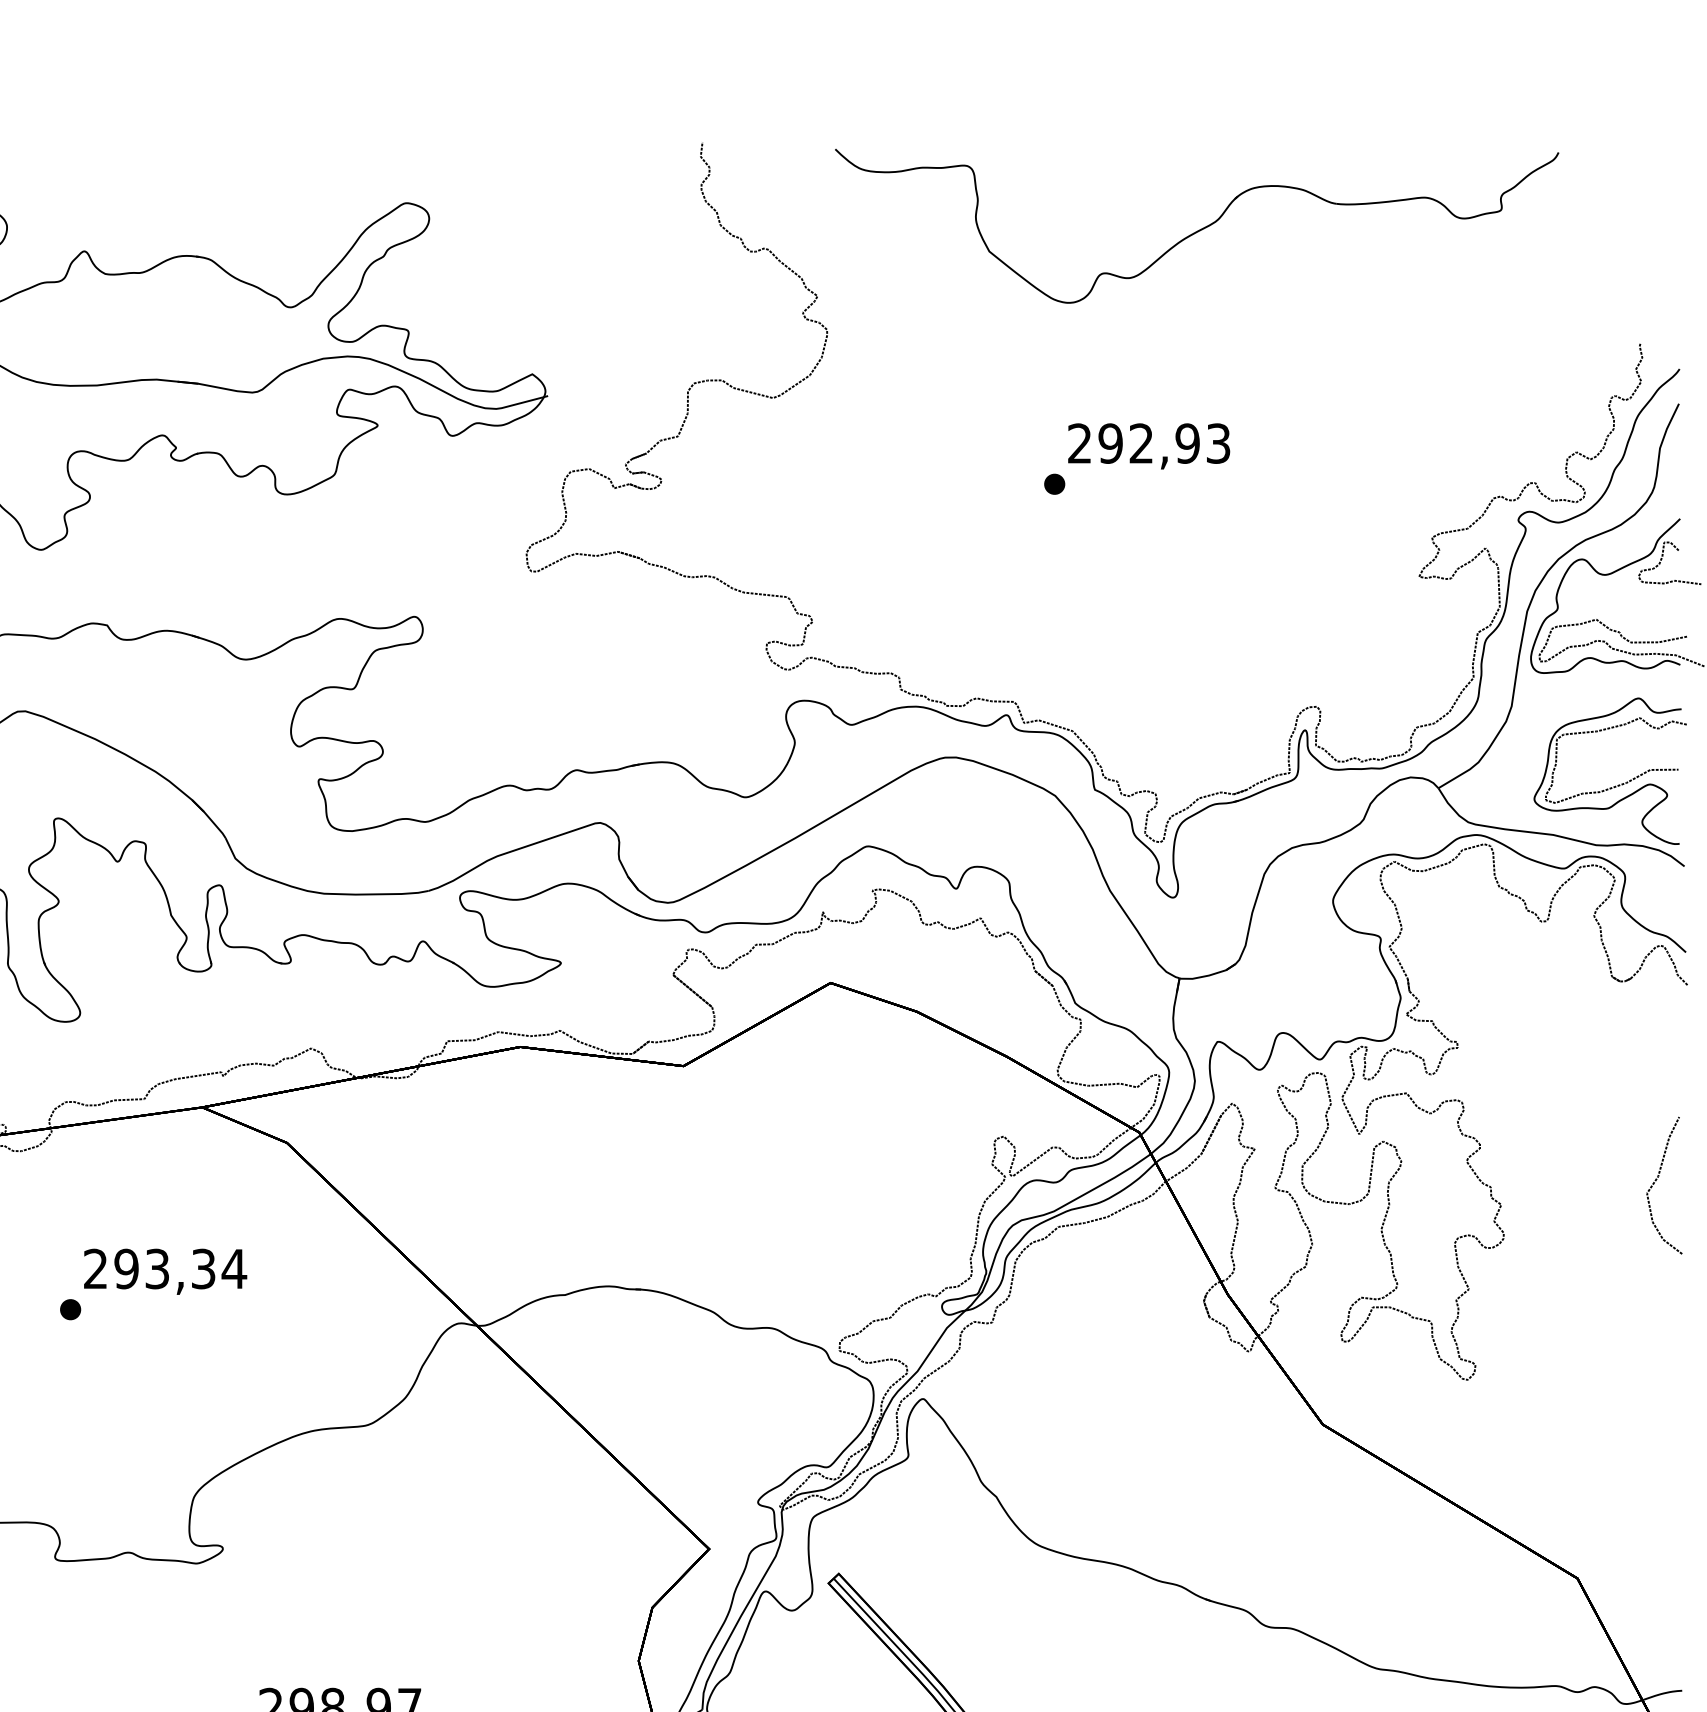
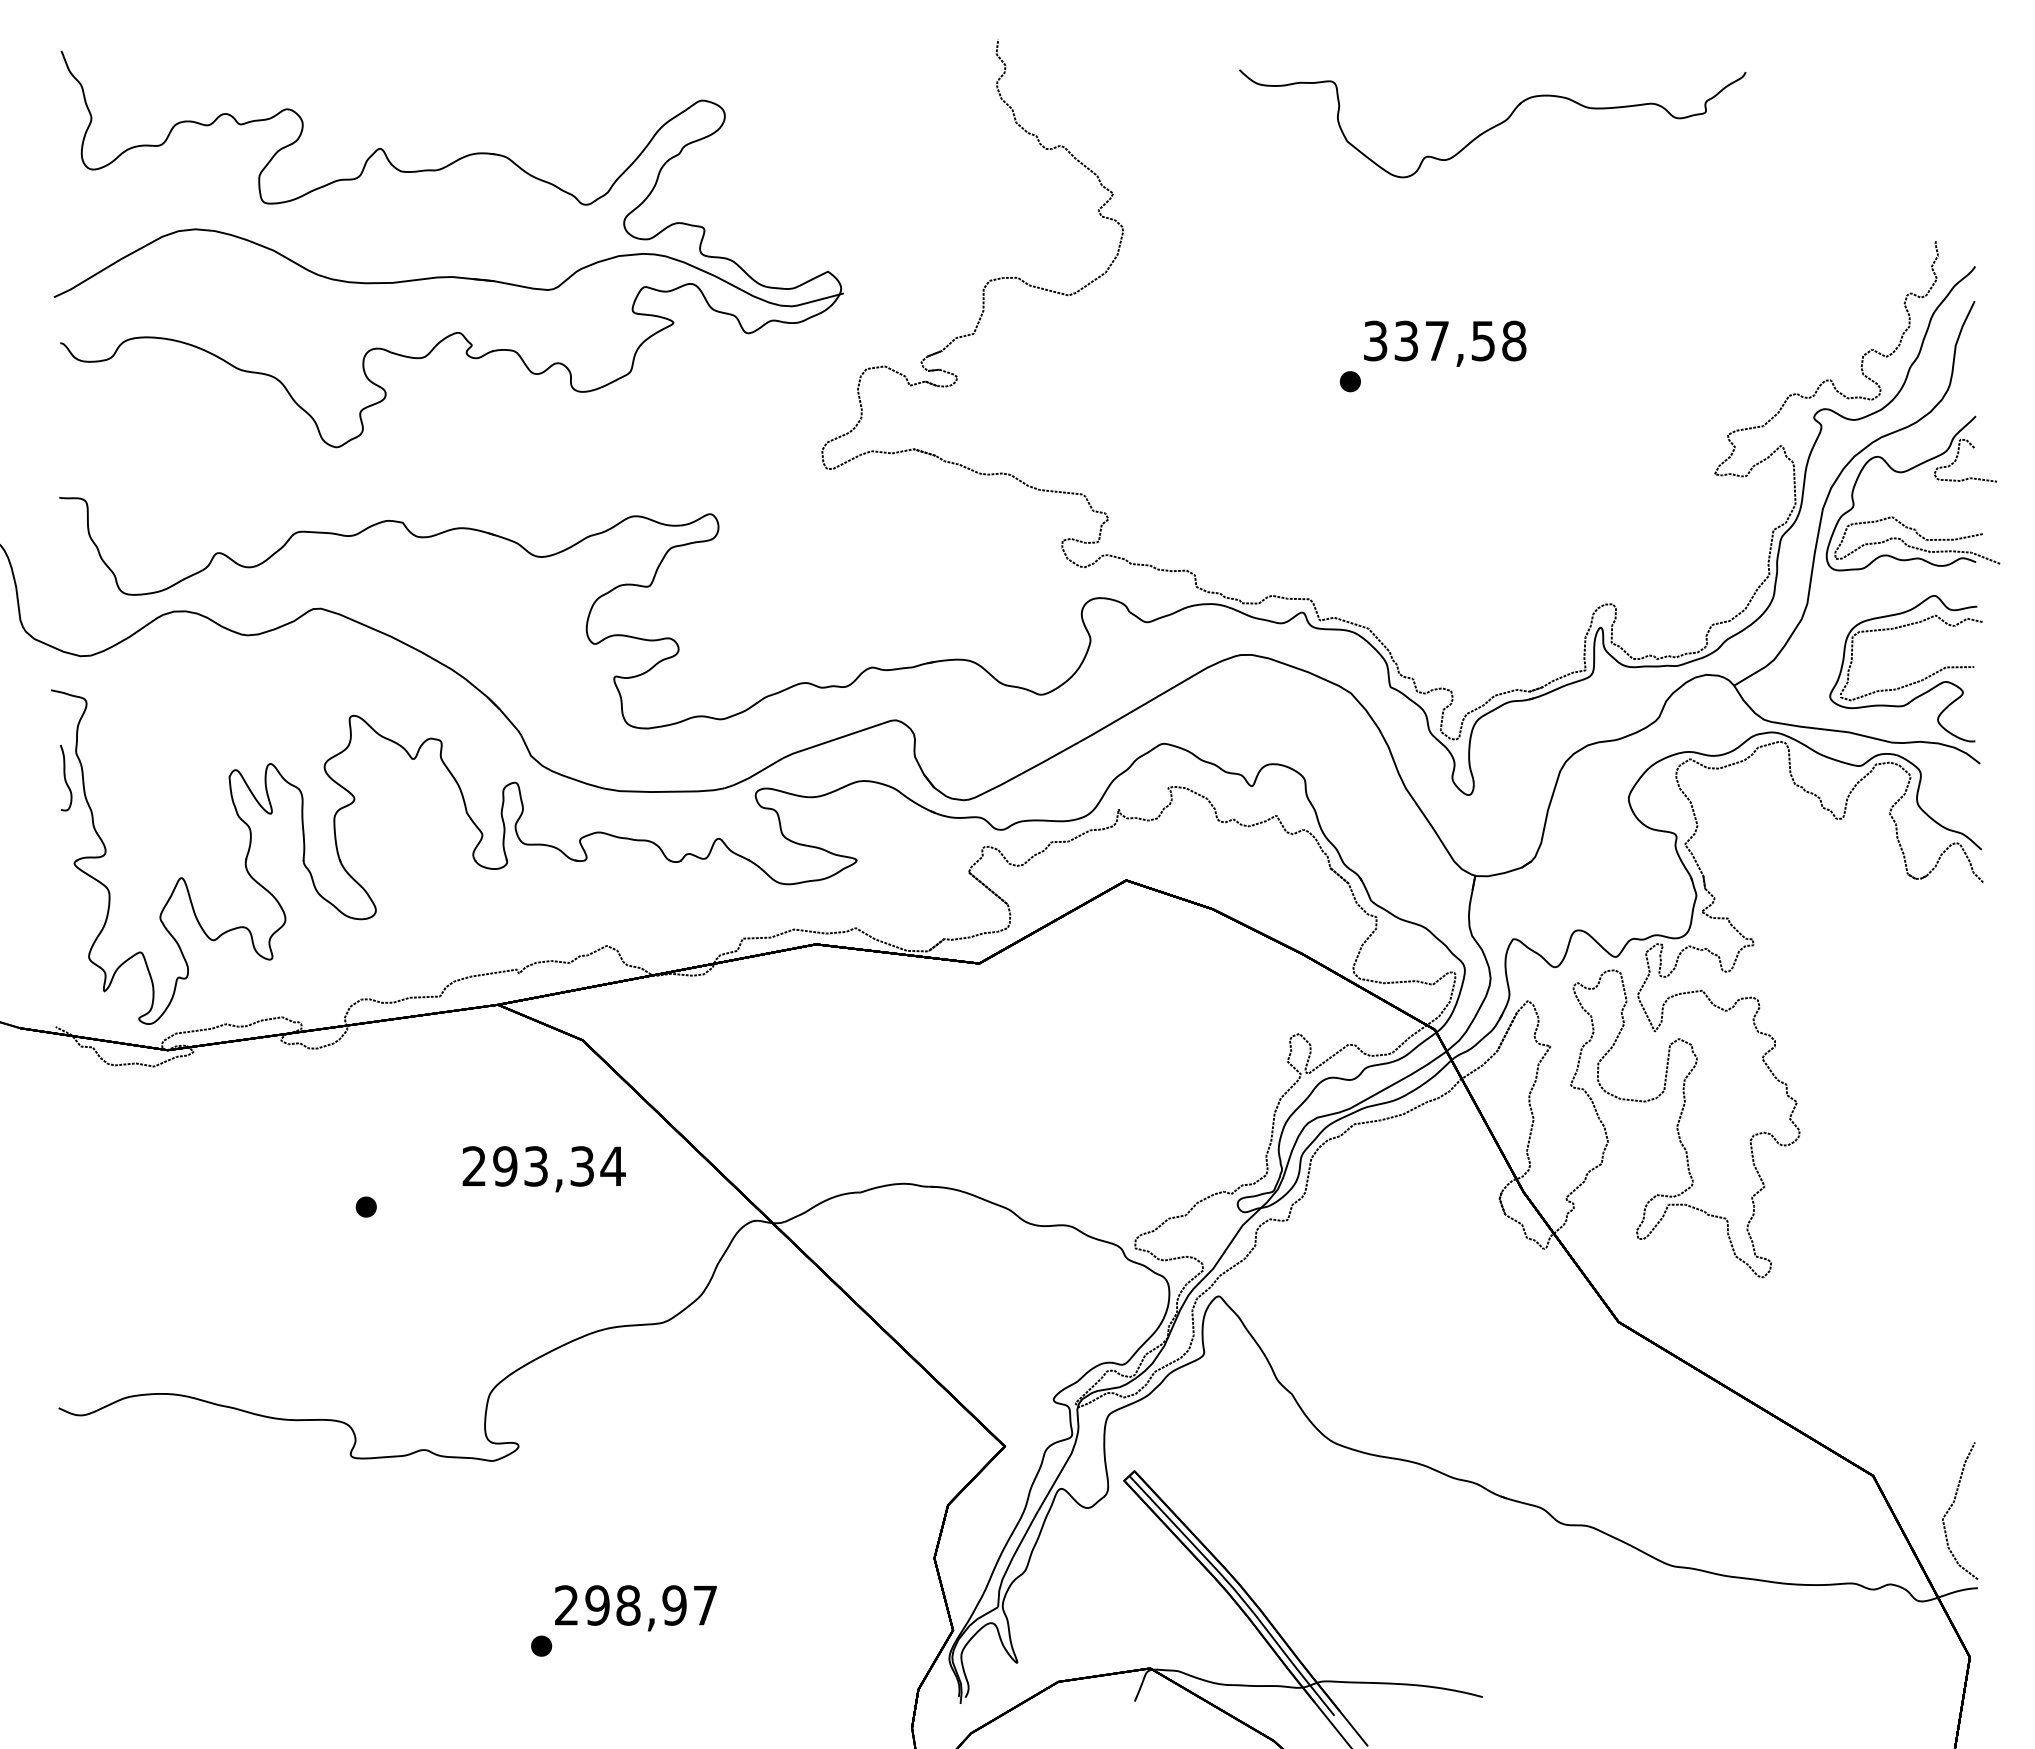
part: (1196, 226) -> (1492, 123), size x0.7
text: (1148, 443) -> (1444, 340), 292,93 -> 337,58
curve: (1656, 1181) -> (1952, 1506), moved
text: (164, 1272) -> (543, 1169), moved

